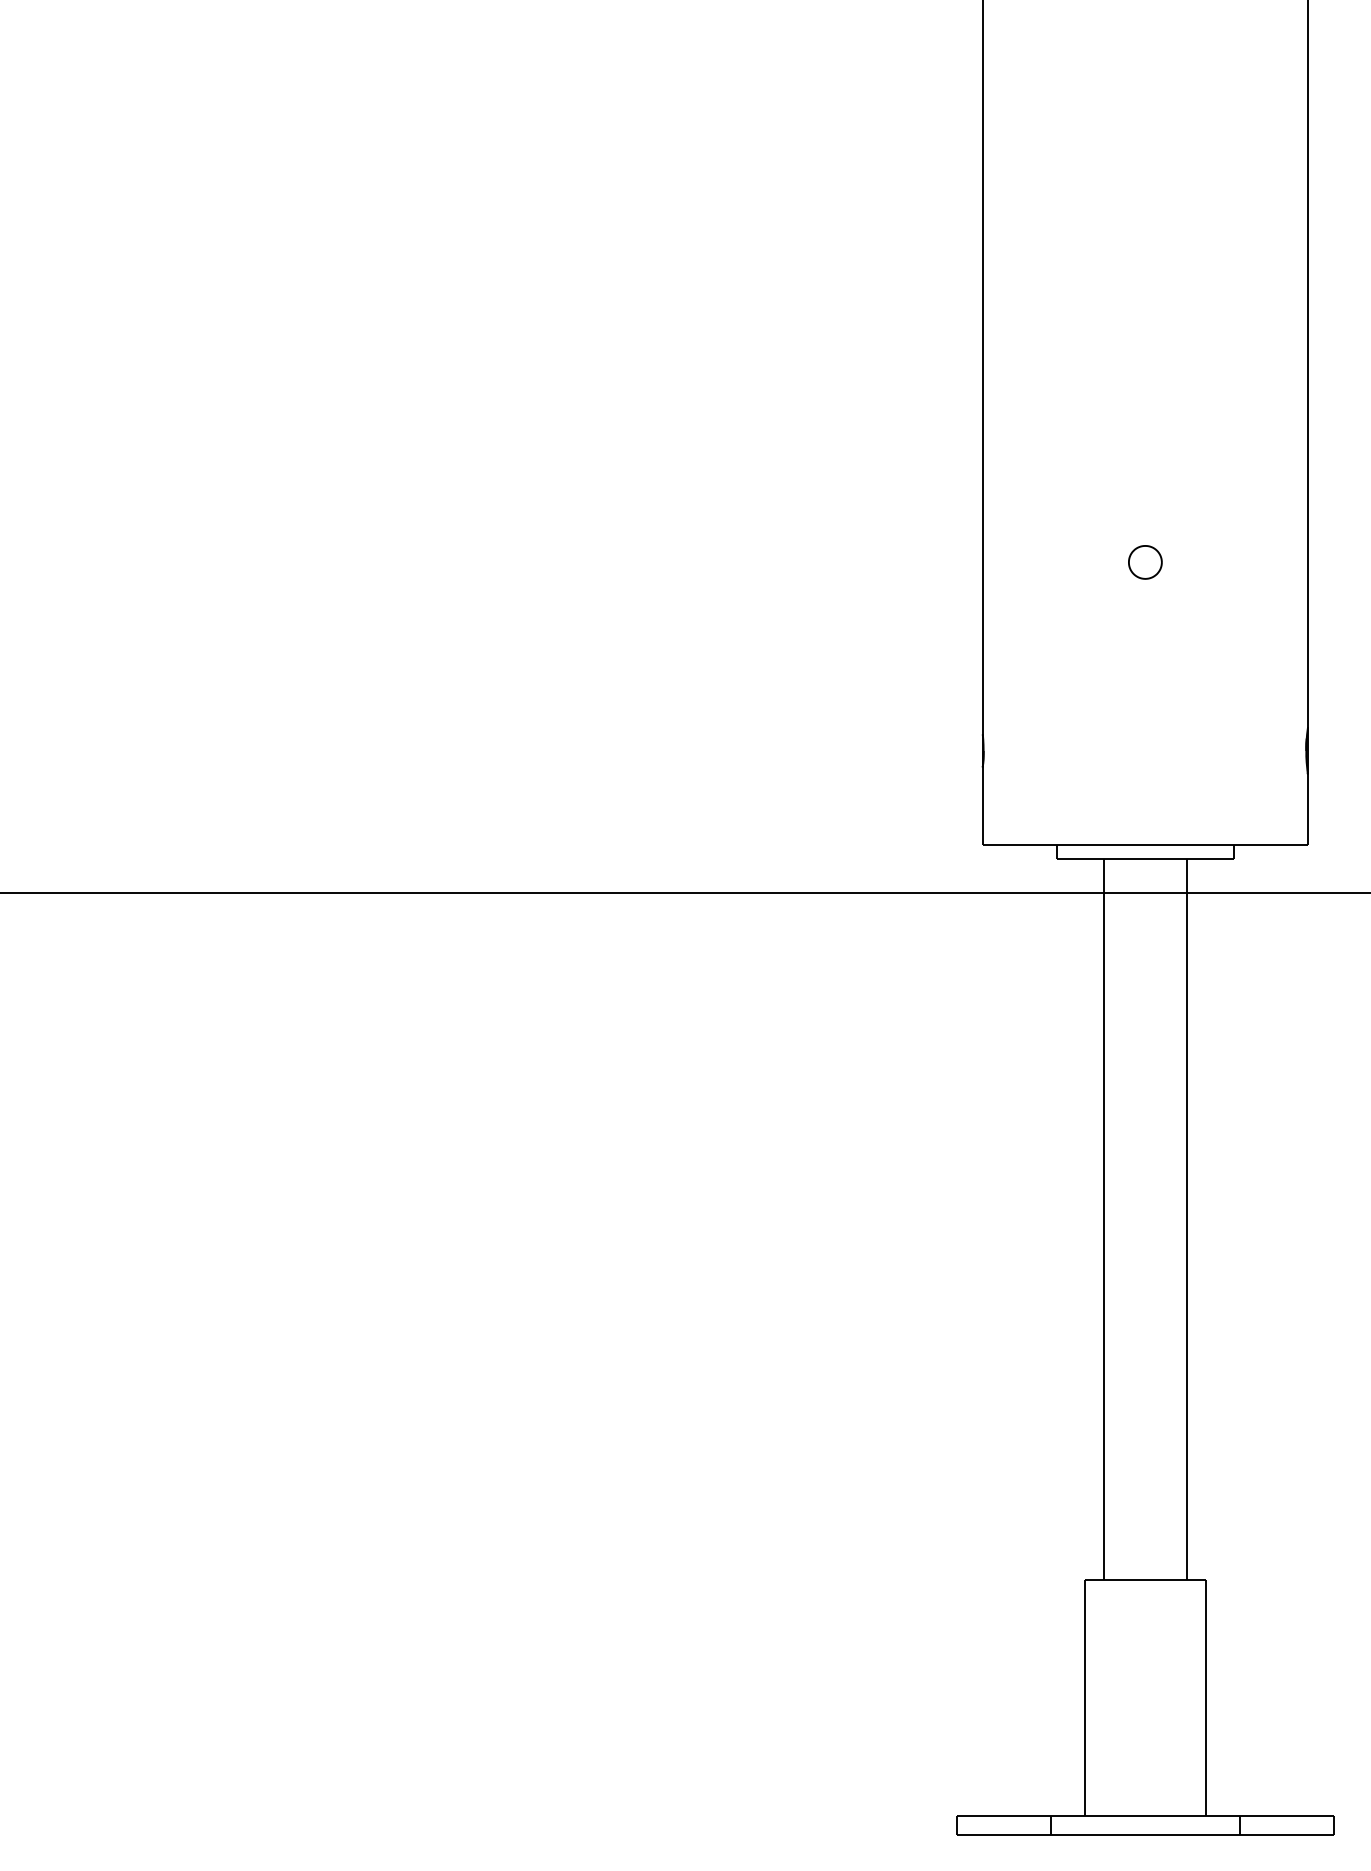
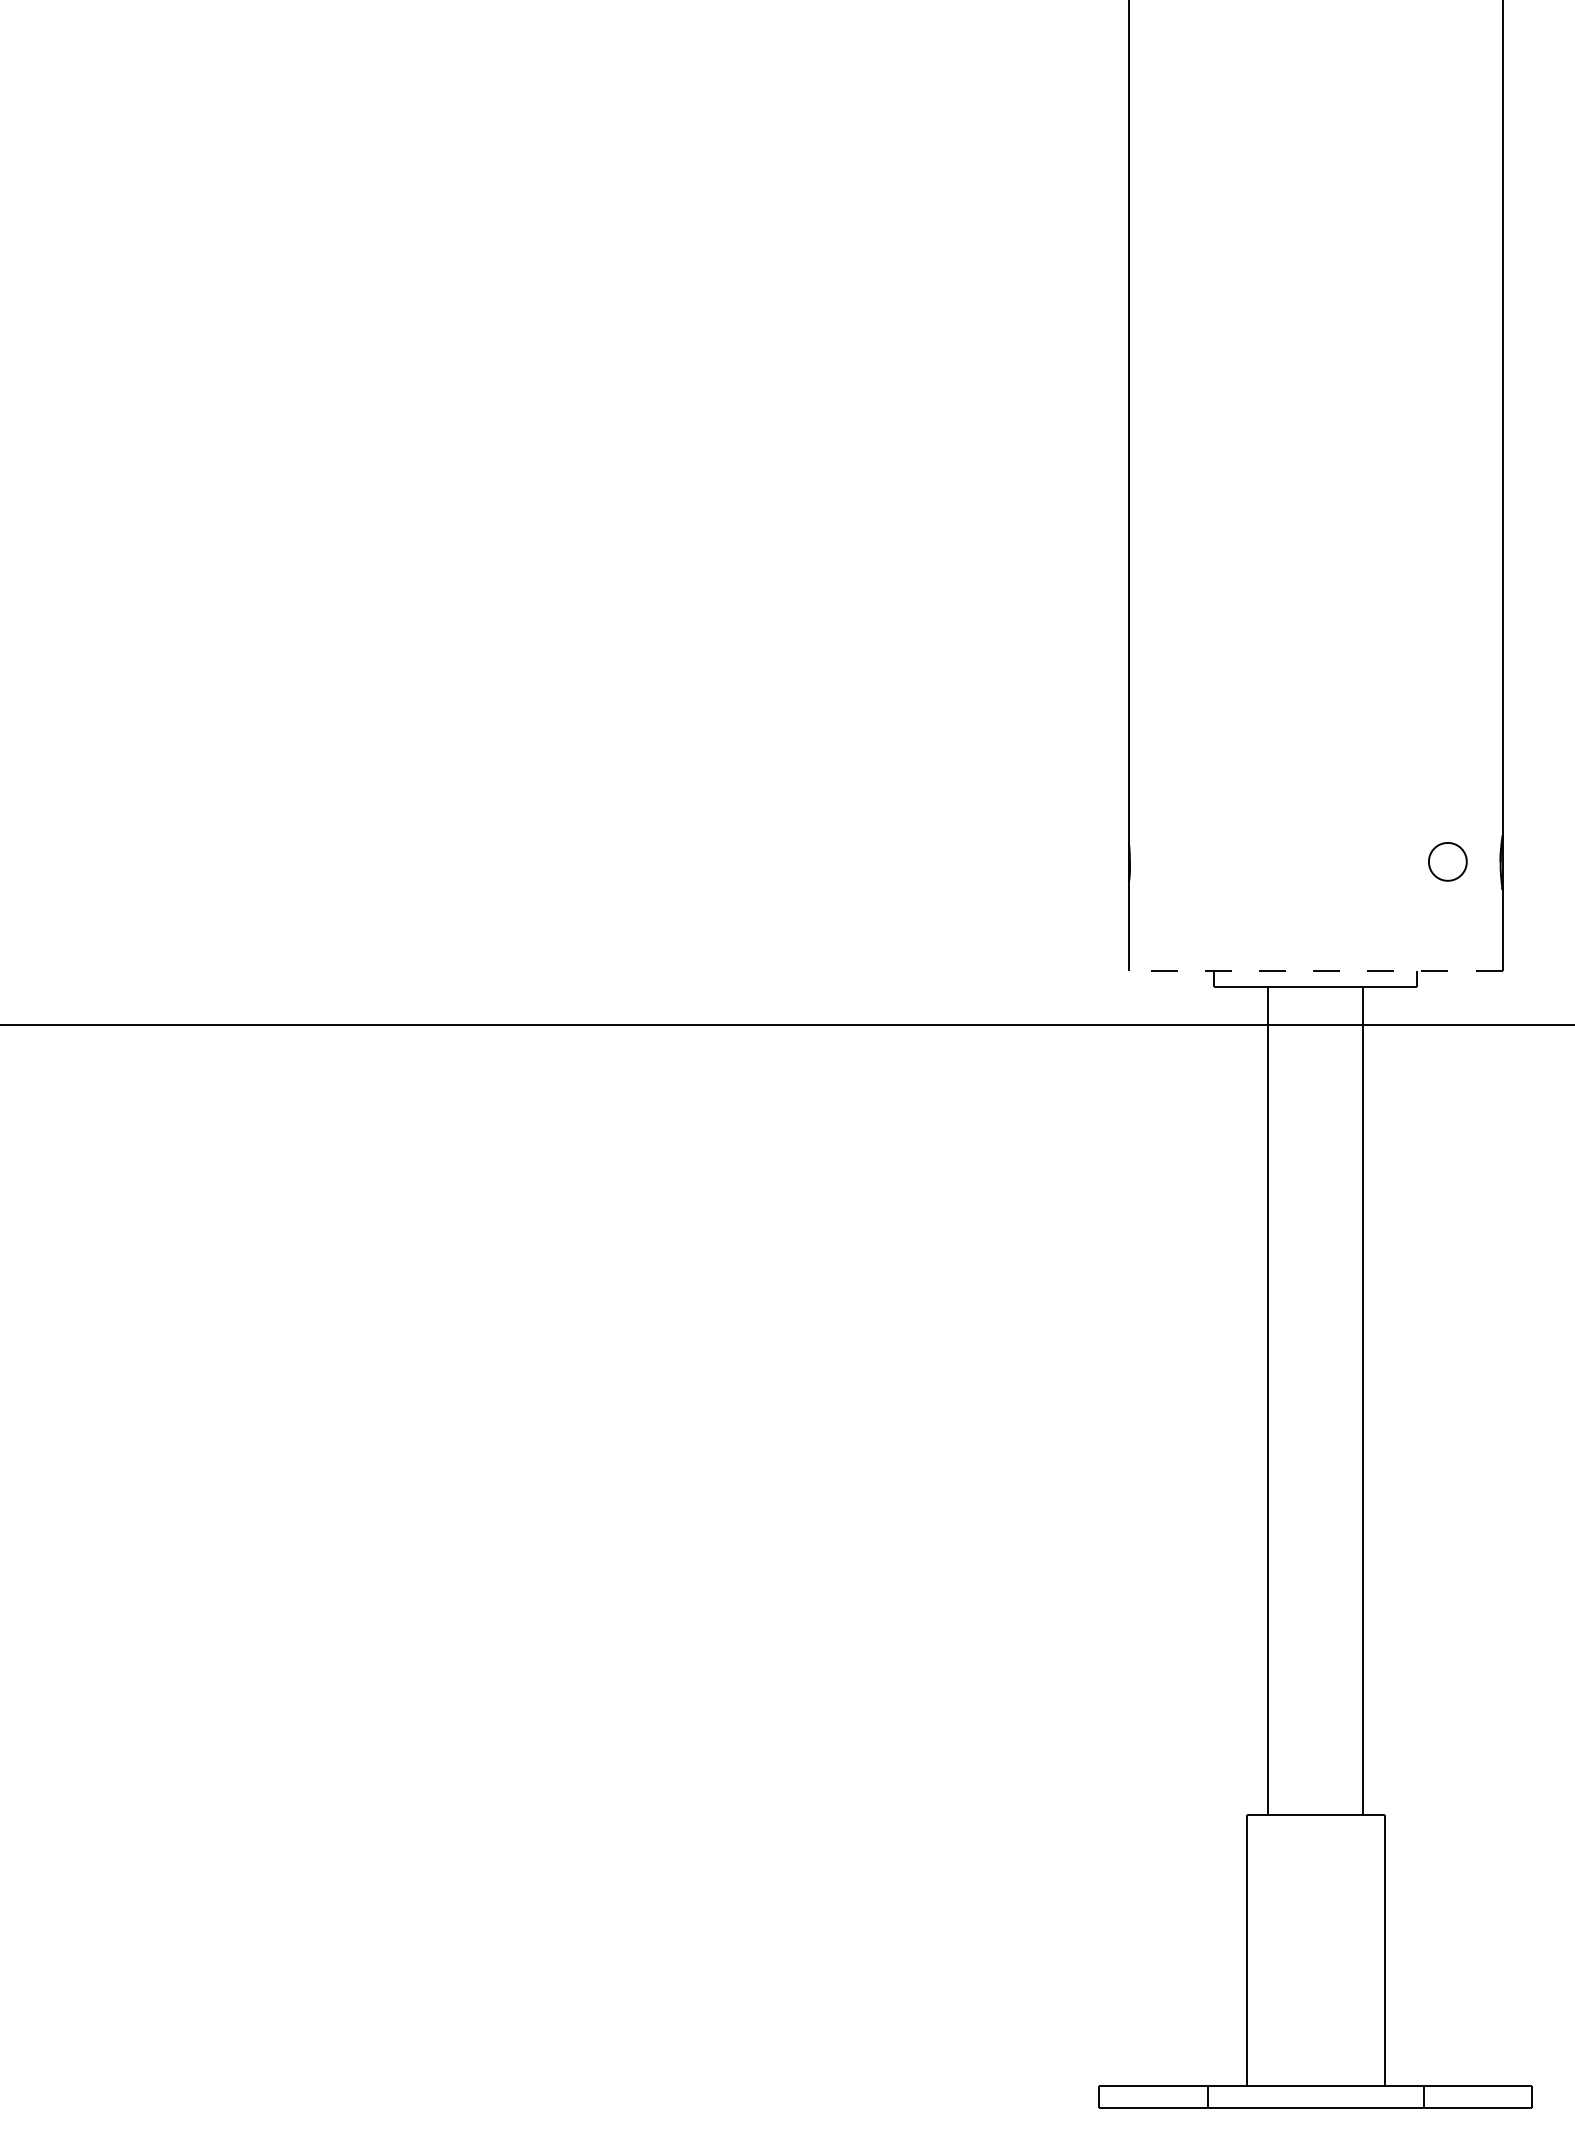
part: (1145, 562) -> (1448, 861), moved
line: (1145, 845) -> (1315, 971), solid -> dashed

